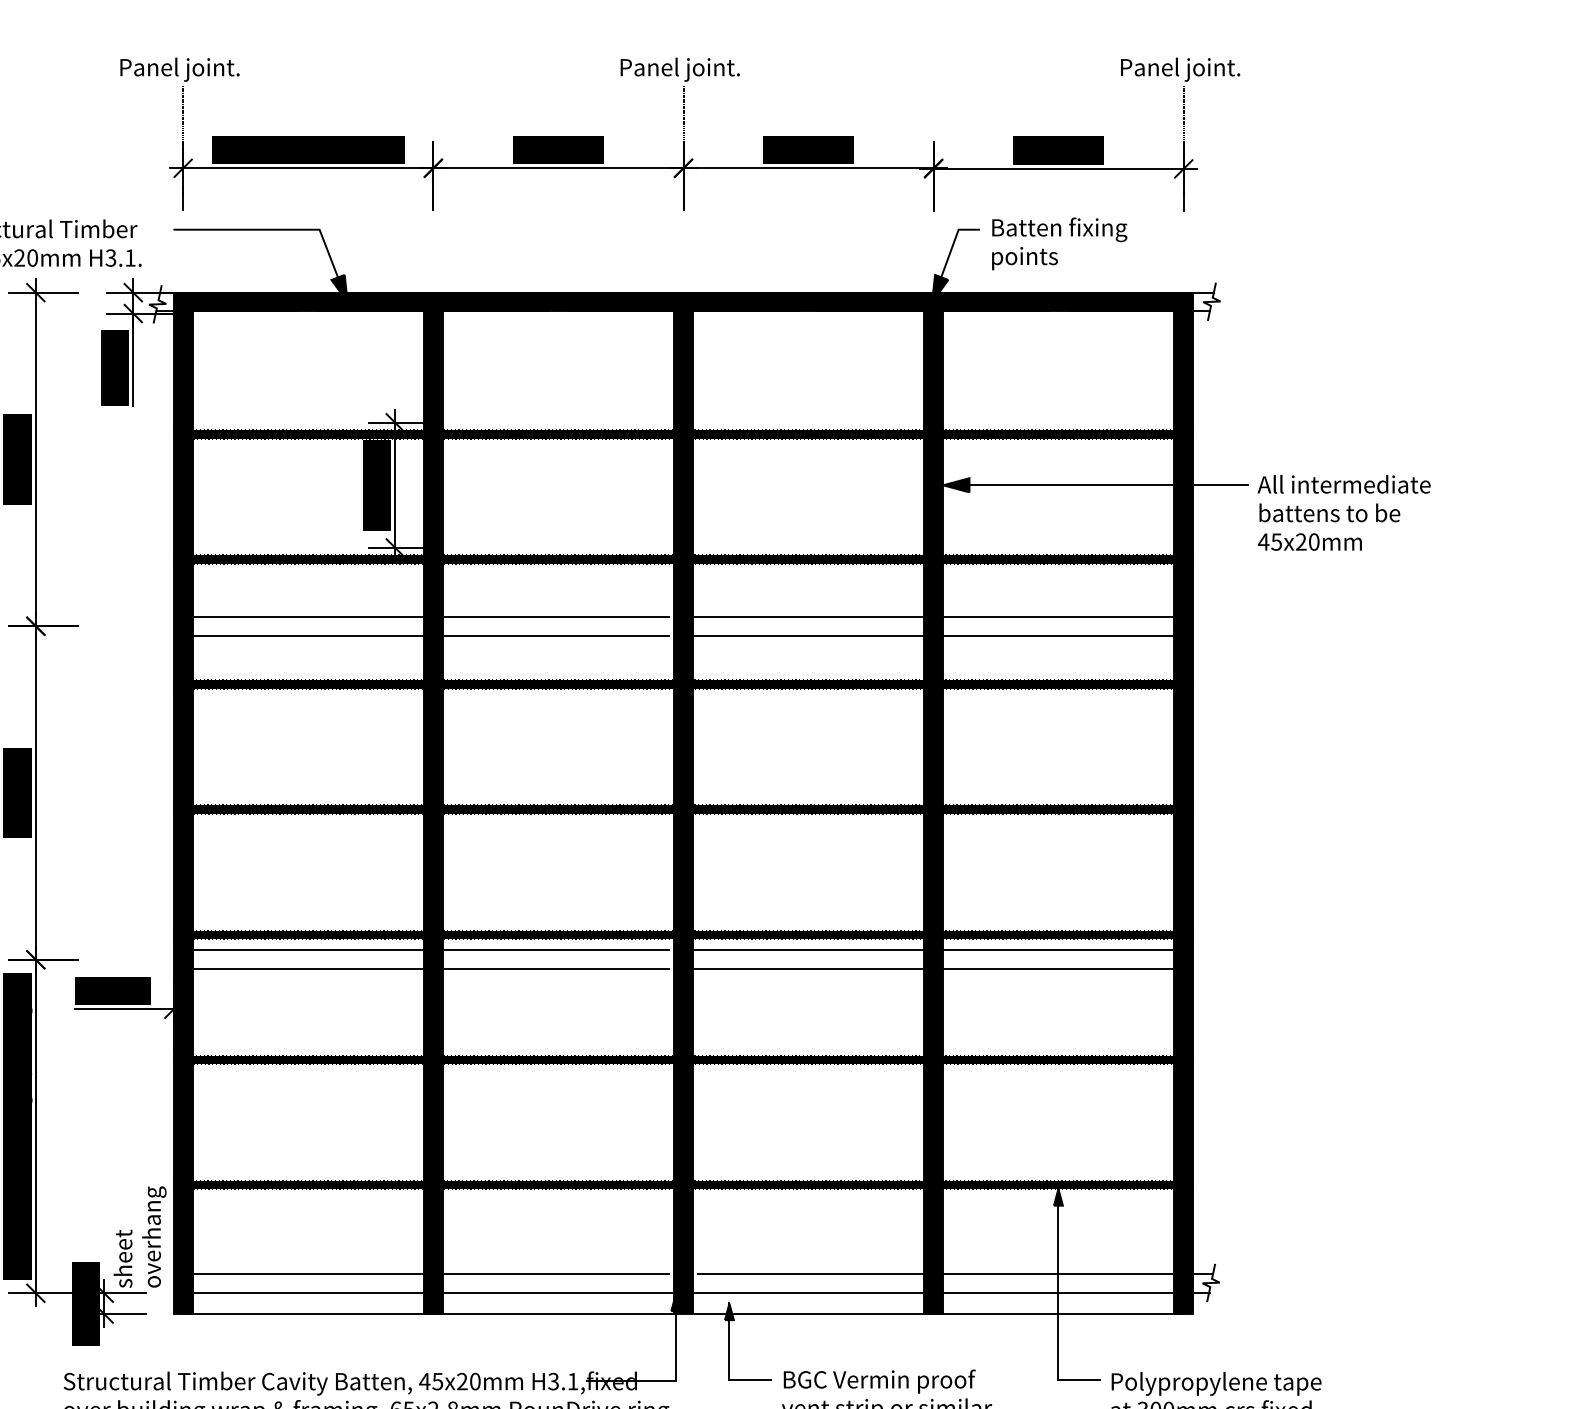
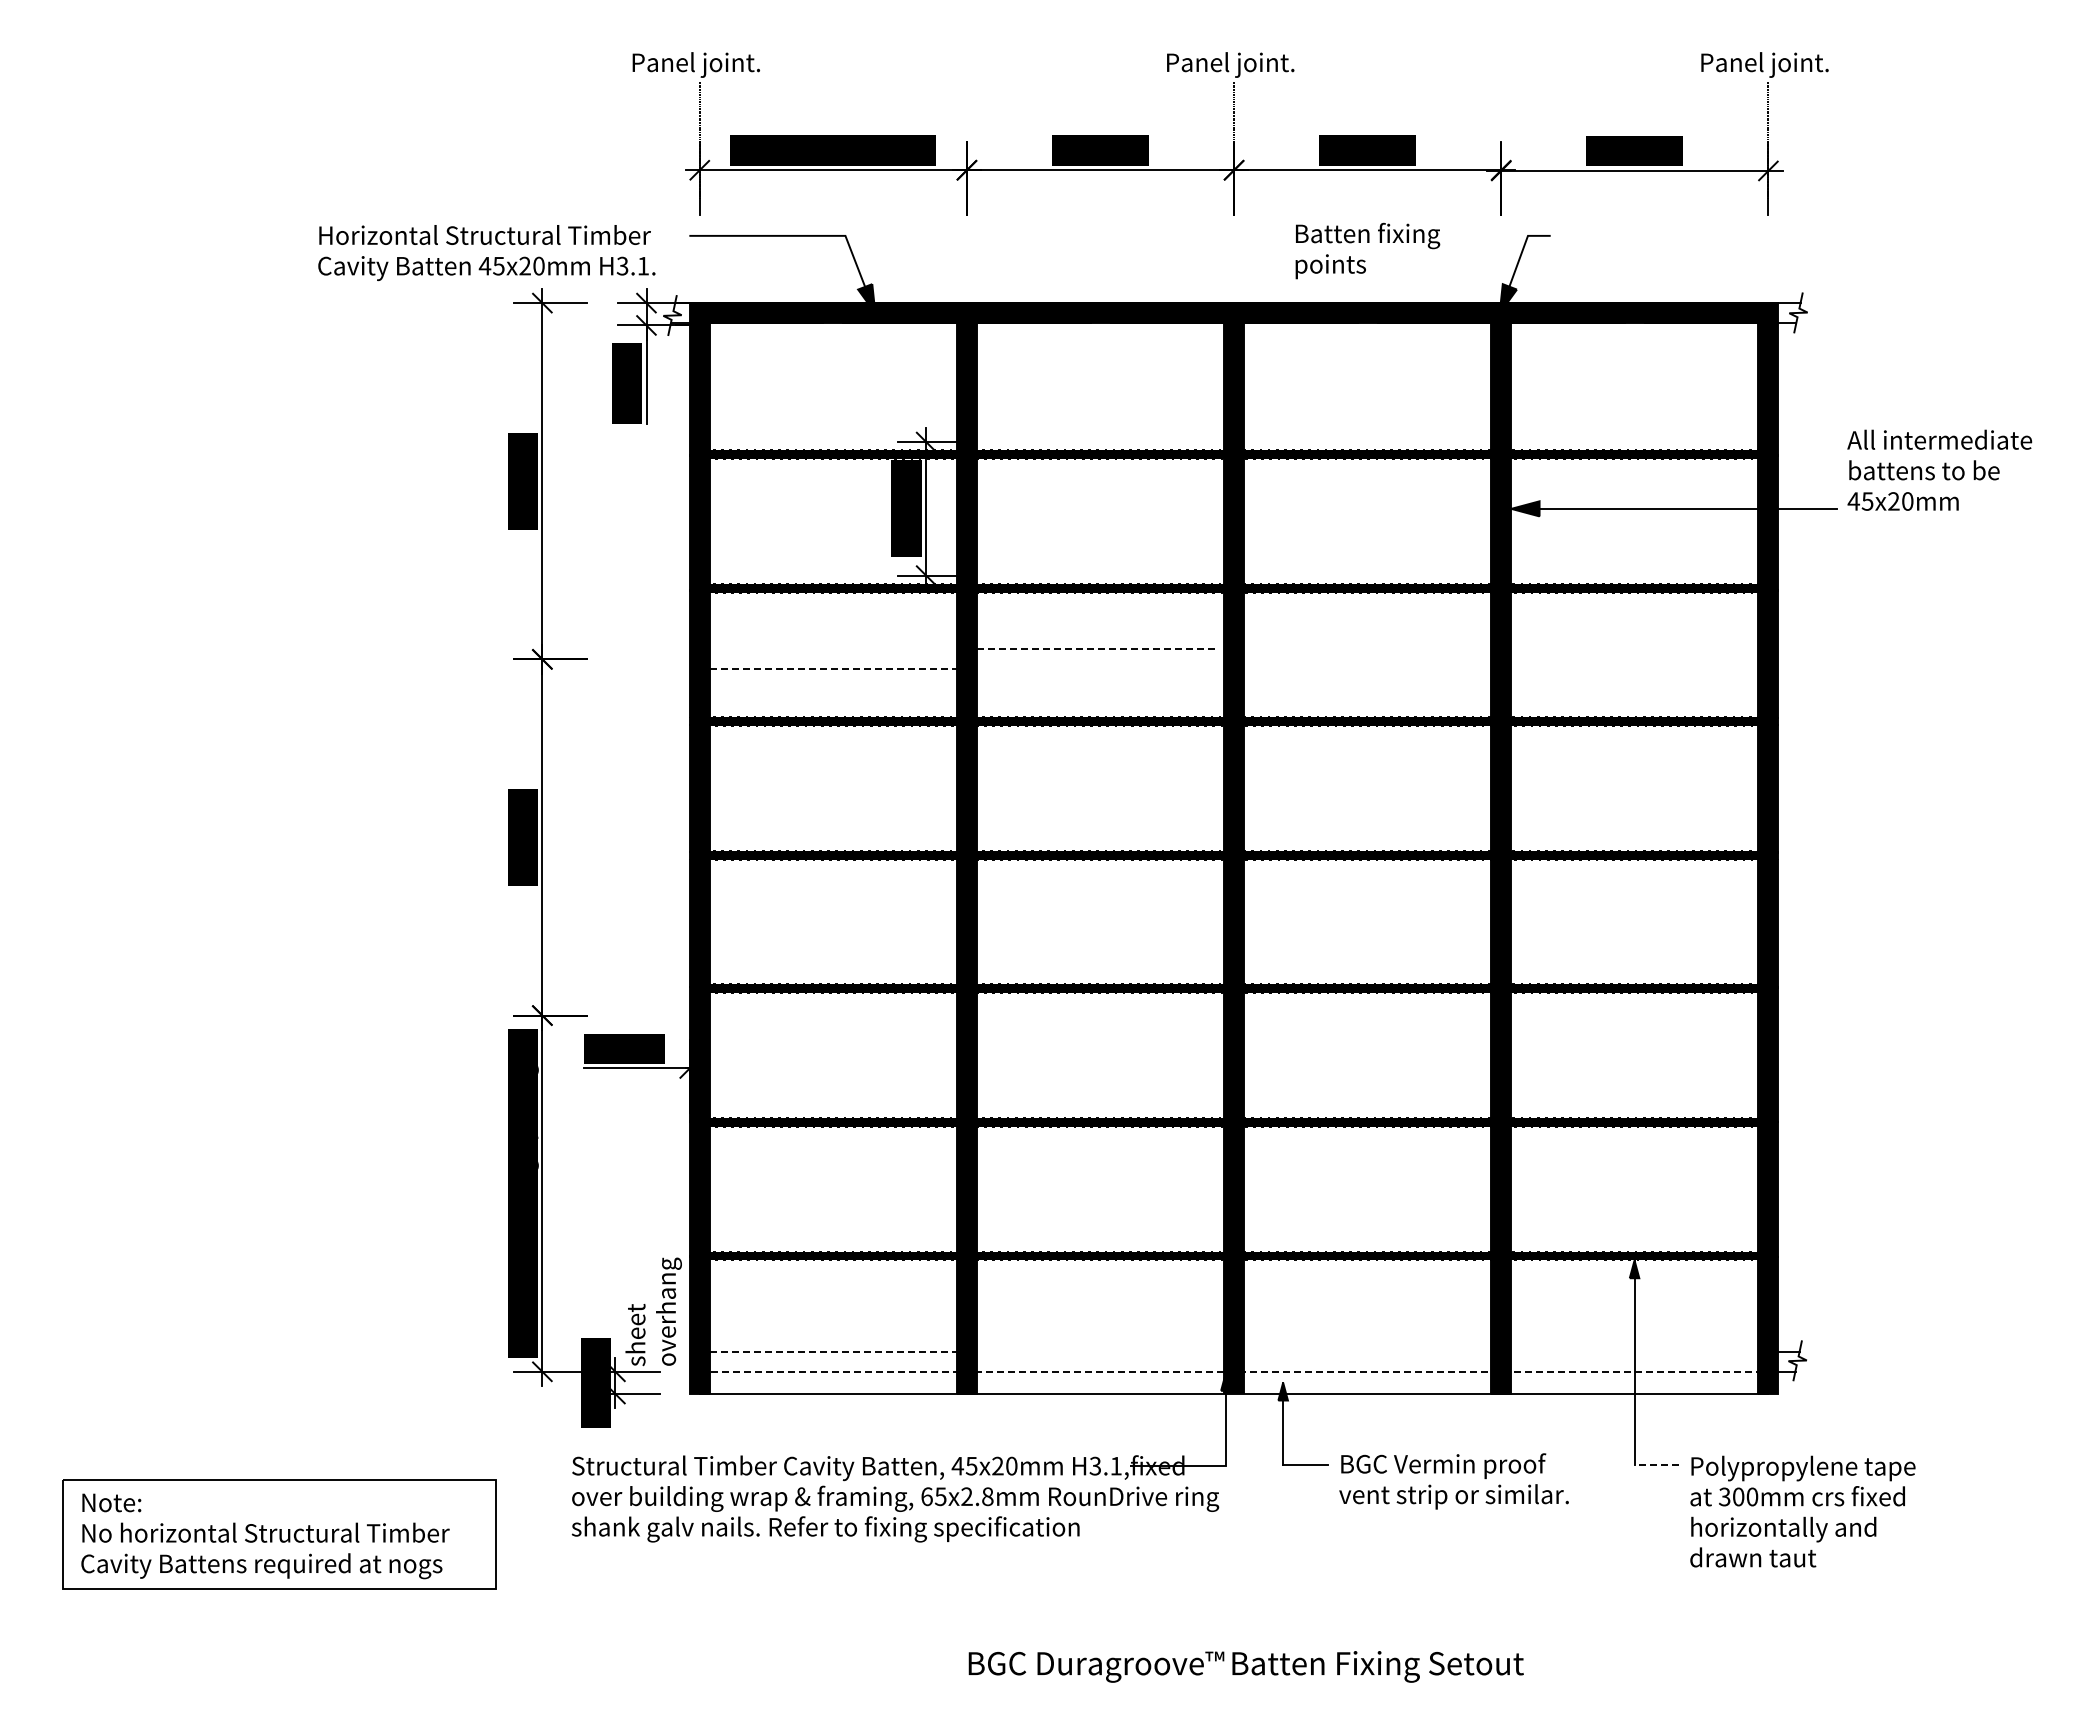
text: (1059, 243) -> (1367, 250), moved
text: (1343, 512) -> (1939, 469), moved
line: (307, 616) -> (832, 649), removed
line: (555, 616) -> (1097, 649), solid -> dashed
line: (808, 616) -> (1367, 649), removed
line: (1058, 616) -> (1634, 649), removed
line: (308, 635) -> (833, 669), solid -> dashed
line: (555, 635) -> (1097, 669), removed
line: (808, 635) -> (1367, 669), removed
line: (1058, 635) -> (1634, 669), removed
line: (307, 950) -> (832, 1005), removed
line: (555, 950) -> (1097, 1005), removed
line: (808, 950) -> (1367, 1005), removed
line: (1058, 950) -> (1634, 1005), removed
line: (307, 969) -> (832, 1025), removed
line: (555, 969) -> (1097, 1025), removed
line: (808, 969) -> (1367, 1025), removed
line: (1058, 969) -> (1634, 1025), removed
line: (308, 1274) -> (833, 1351), solid -> dashed
line: (555, 1274) -> (1097, 1351), removed
line: (811, 1274) -> (1370, 1351), removed
line: (1058, 1274) -> (1634, 1351), removed
line: (683, 1292) -> (1234, 1371), solid -> dashed
line: (1078, 1380) -> (1656, 1464), solid -> dashed

